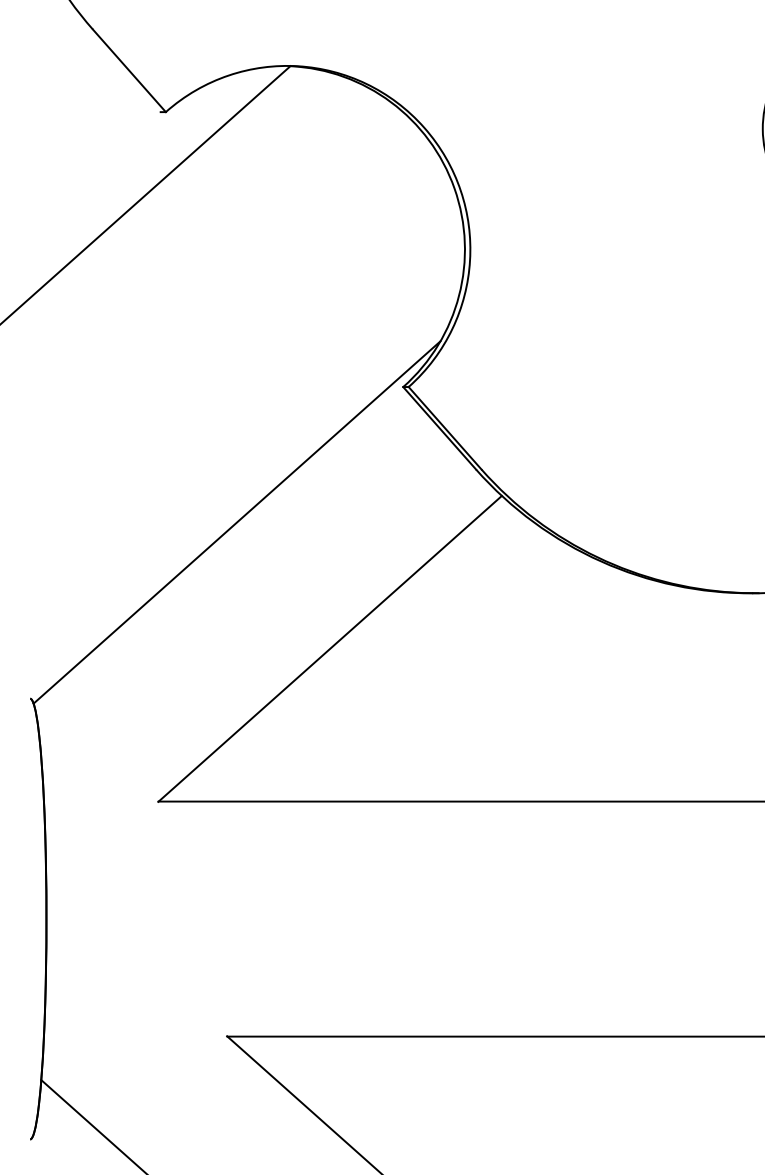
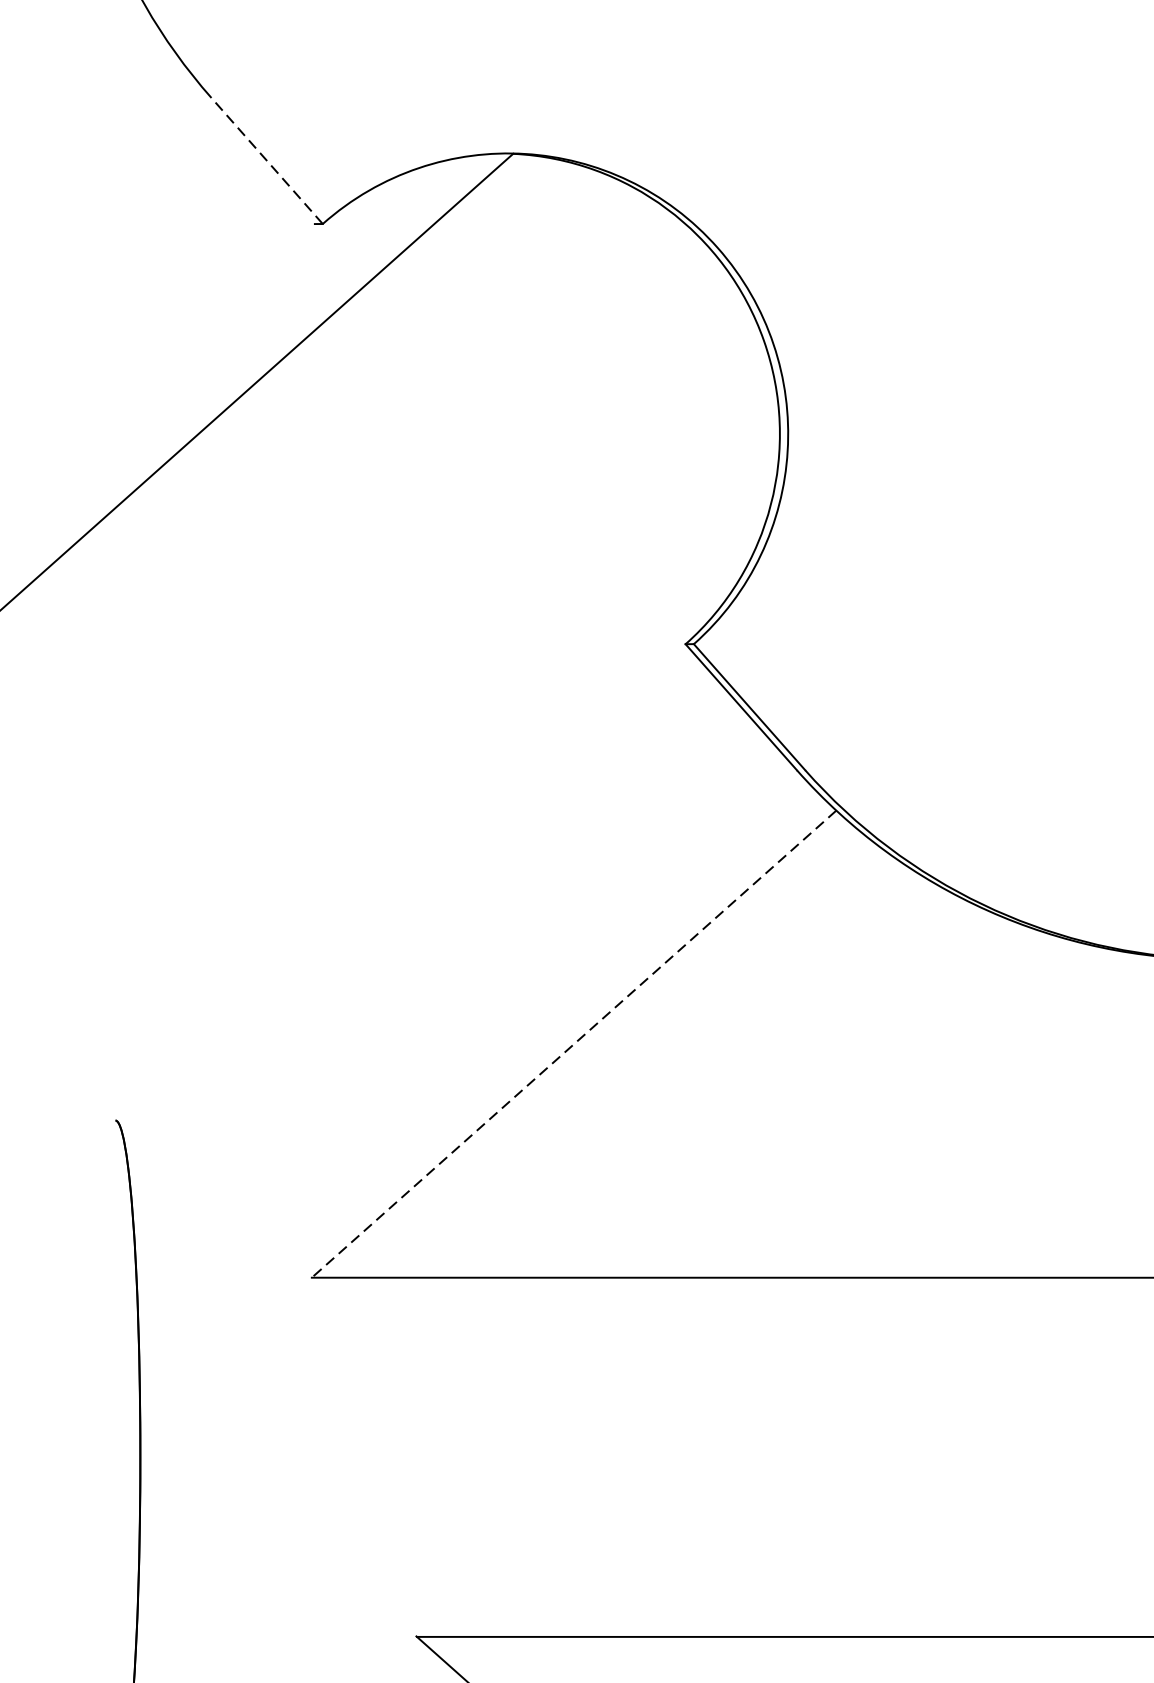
line: (129, 70) -> (267, 160), solid -> dashed
line: (236, 522) -> (430, 851), removed
line: (329, 649) -> (572, 1045), solid -> dashed

